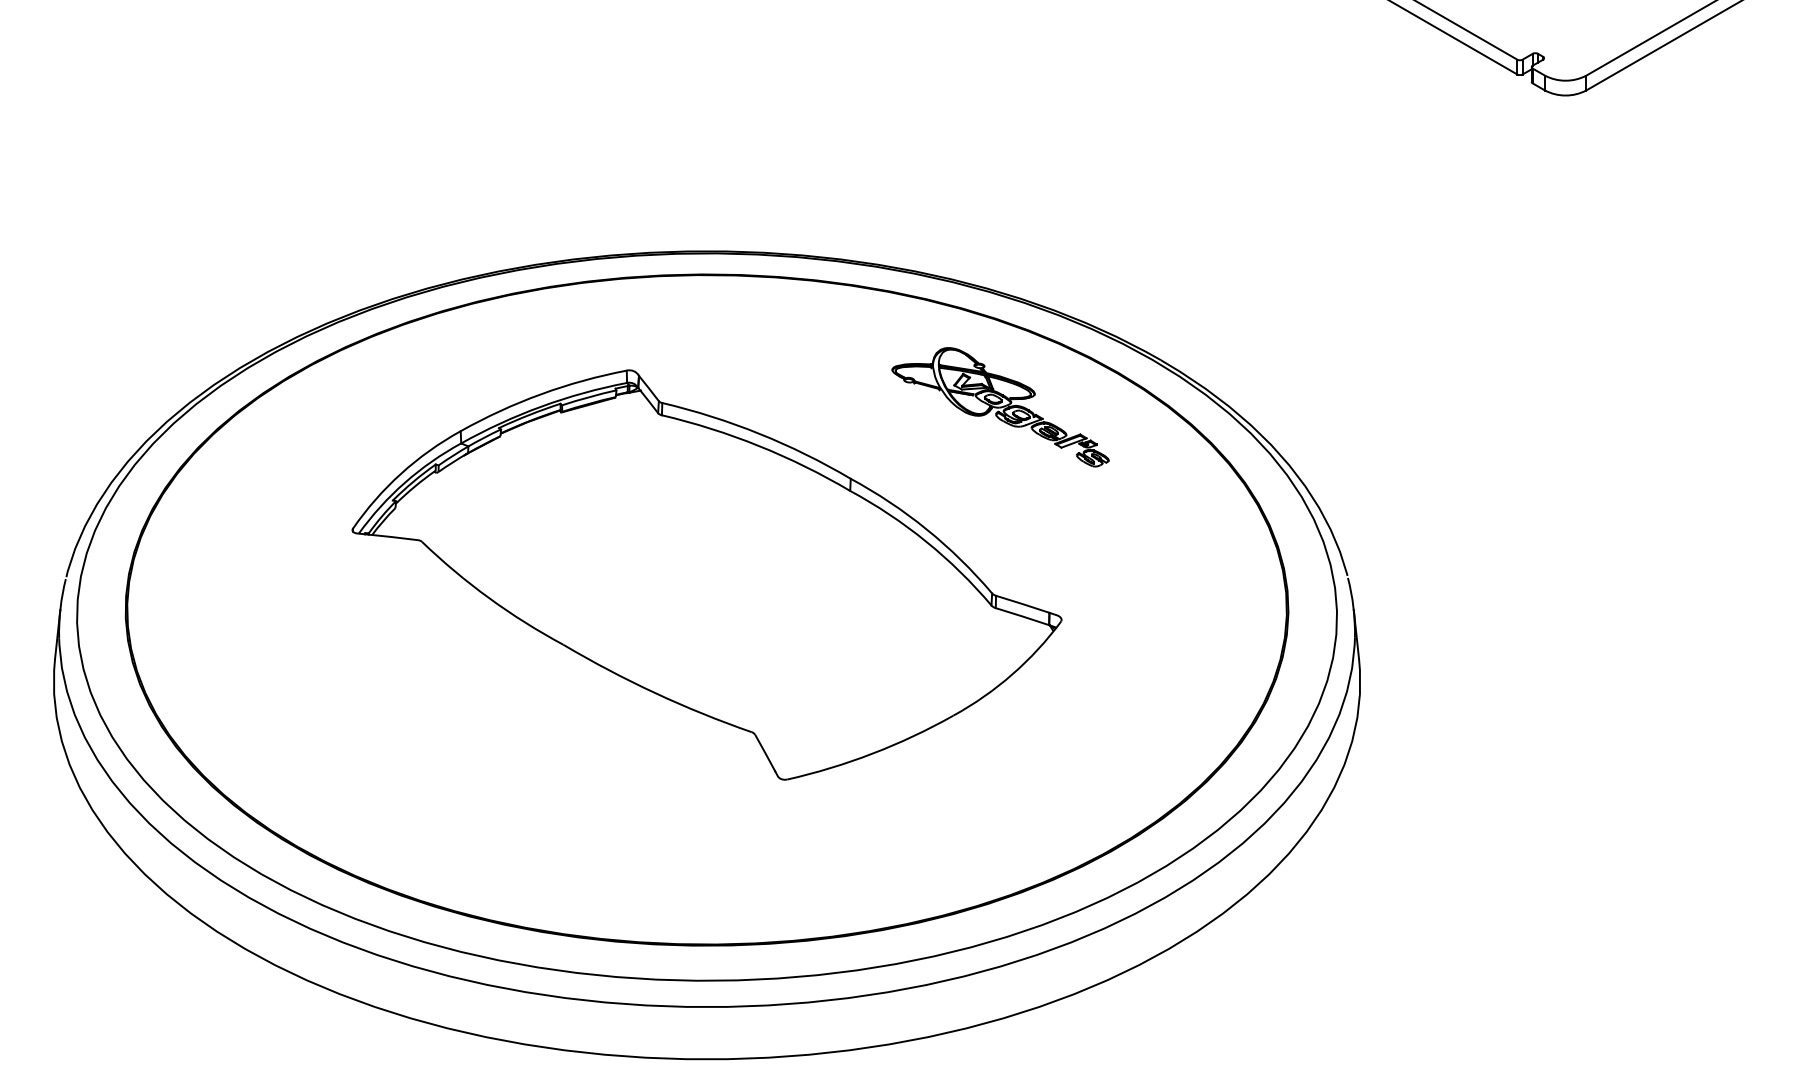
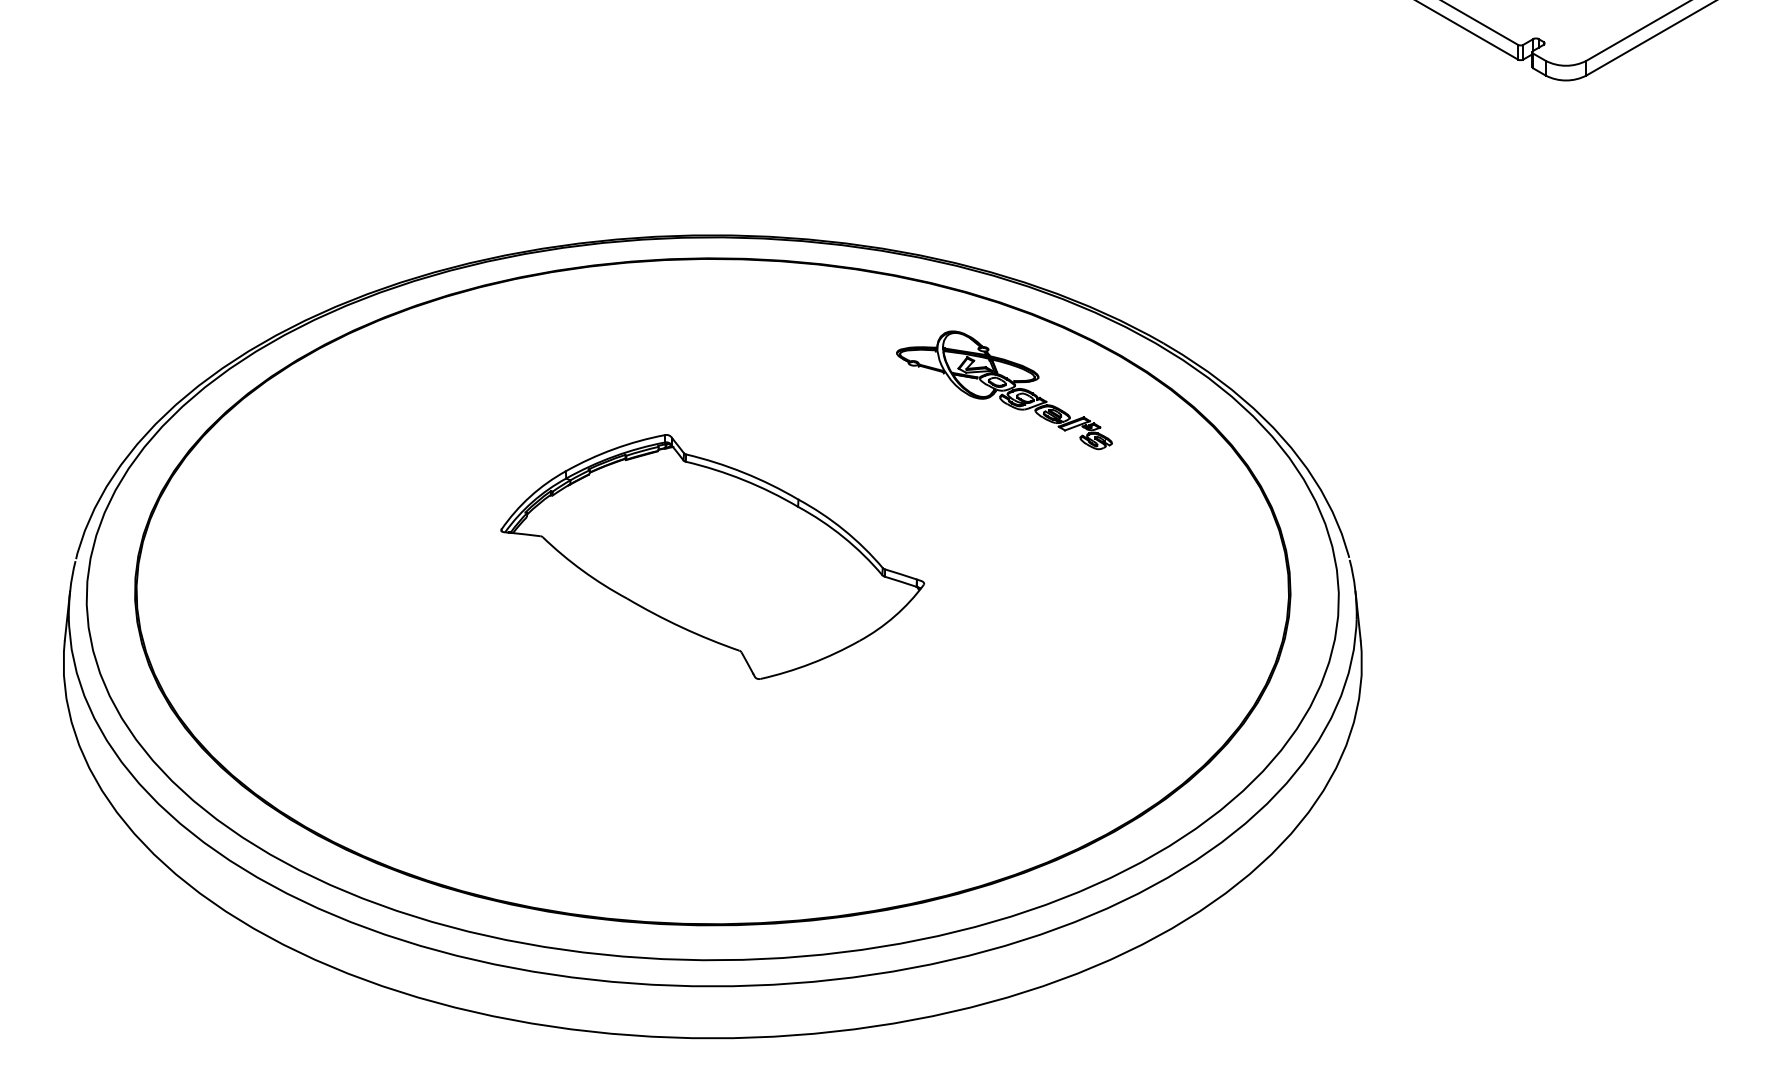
part: (706, 574) -> (712, 556), size x0.6

